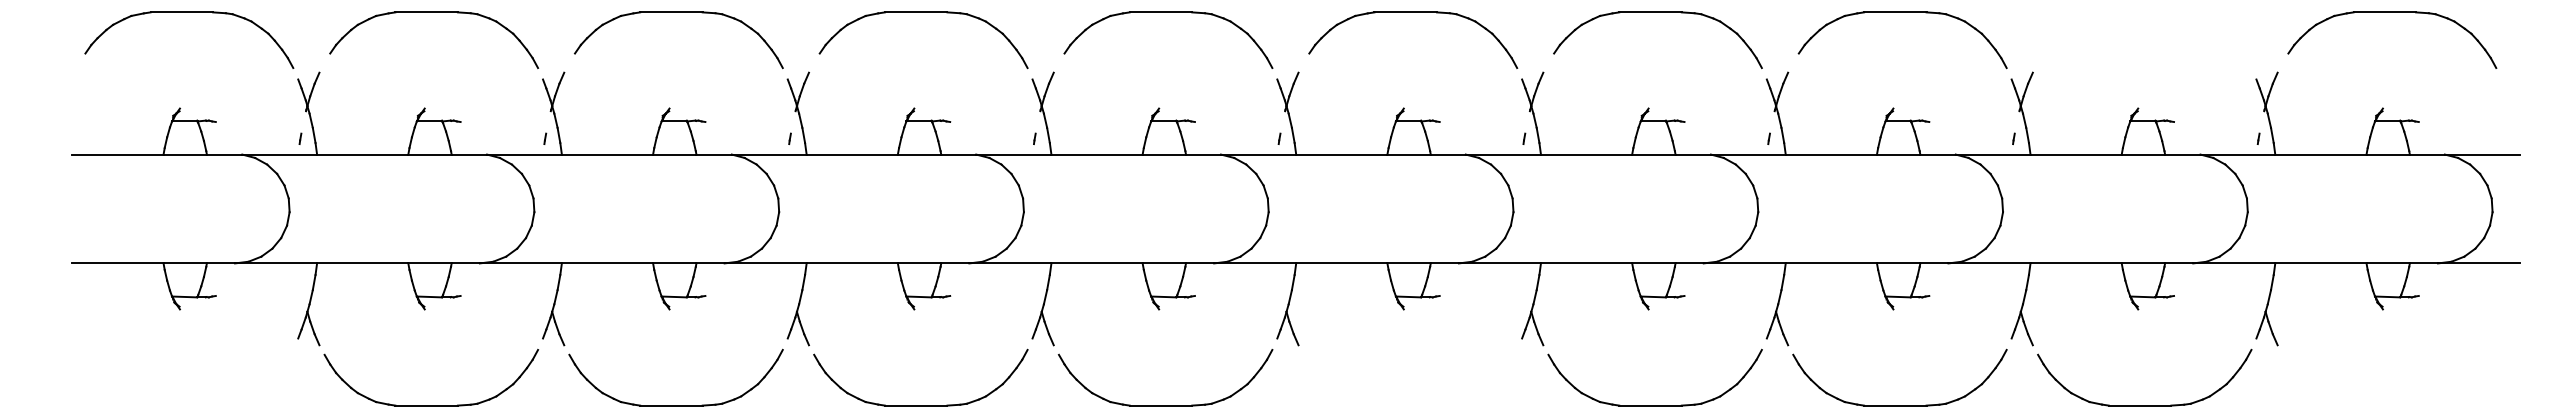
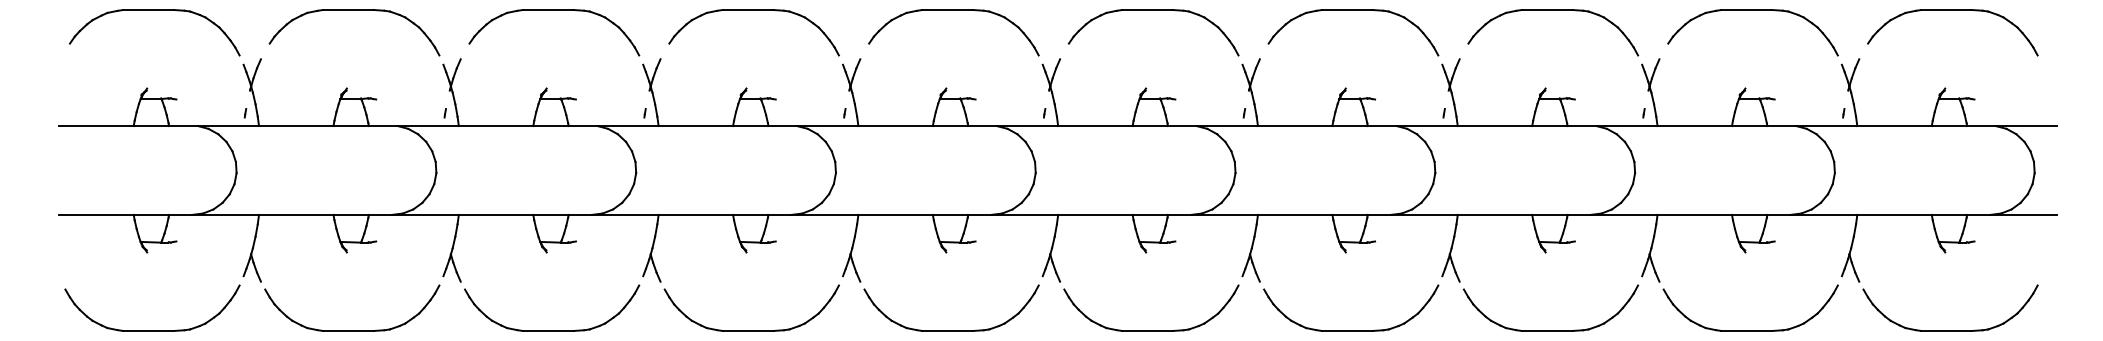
part: (2147, 12) -> (1753, 10), added
part: (186, 405) -> (152, 330), added
part: (1410, 405) -> (1151, 330), added
part: (2389, 405) -> (1950, 330), added

